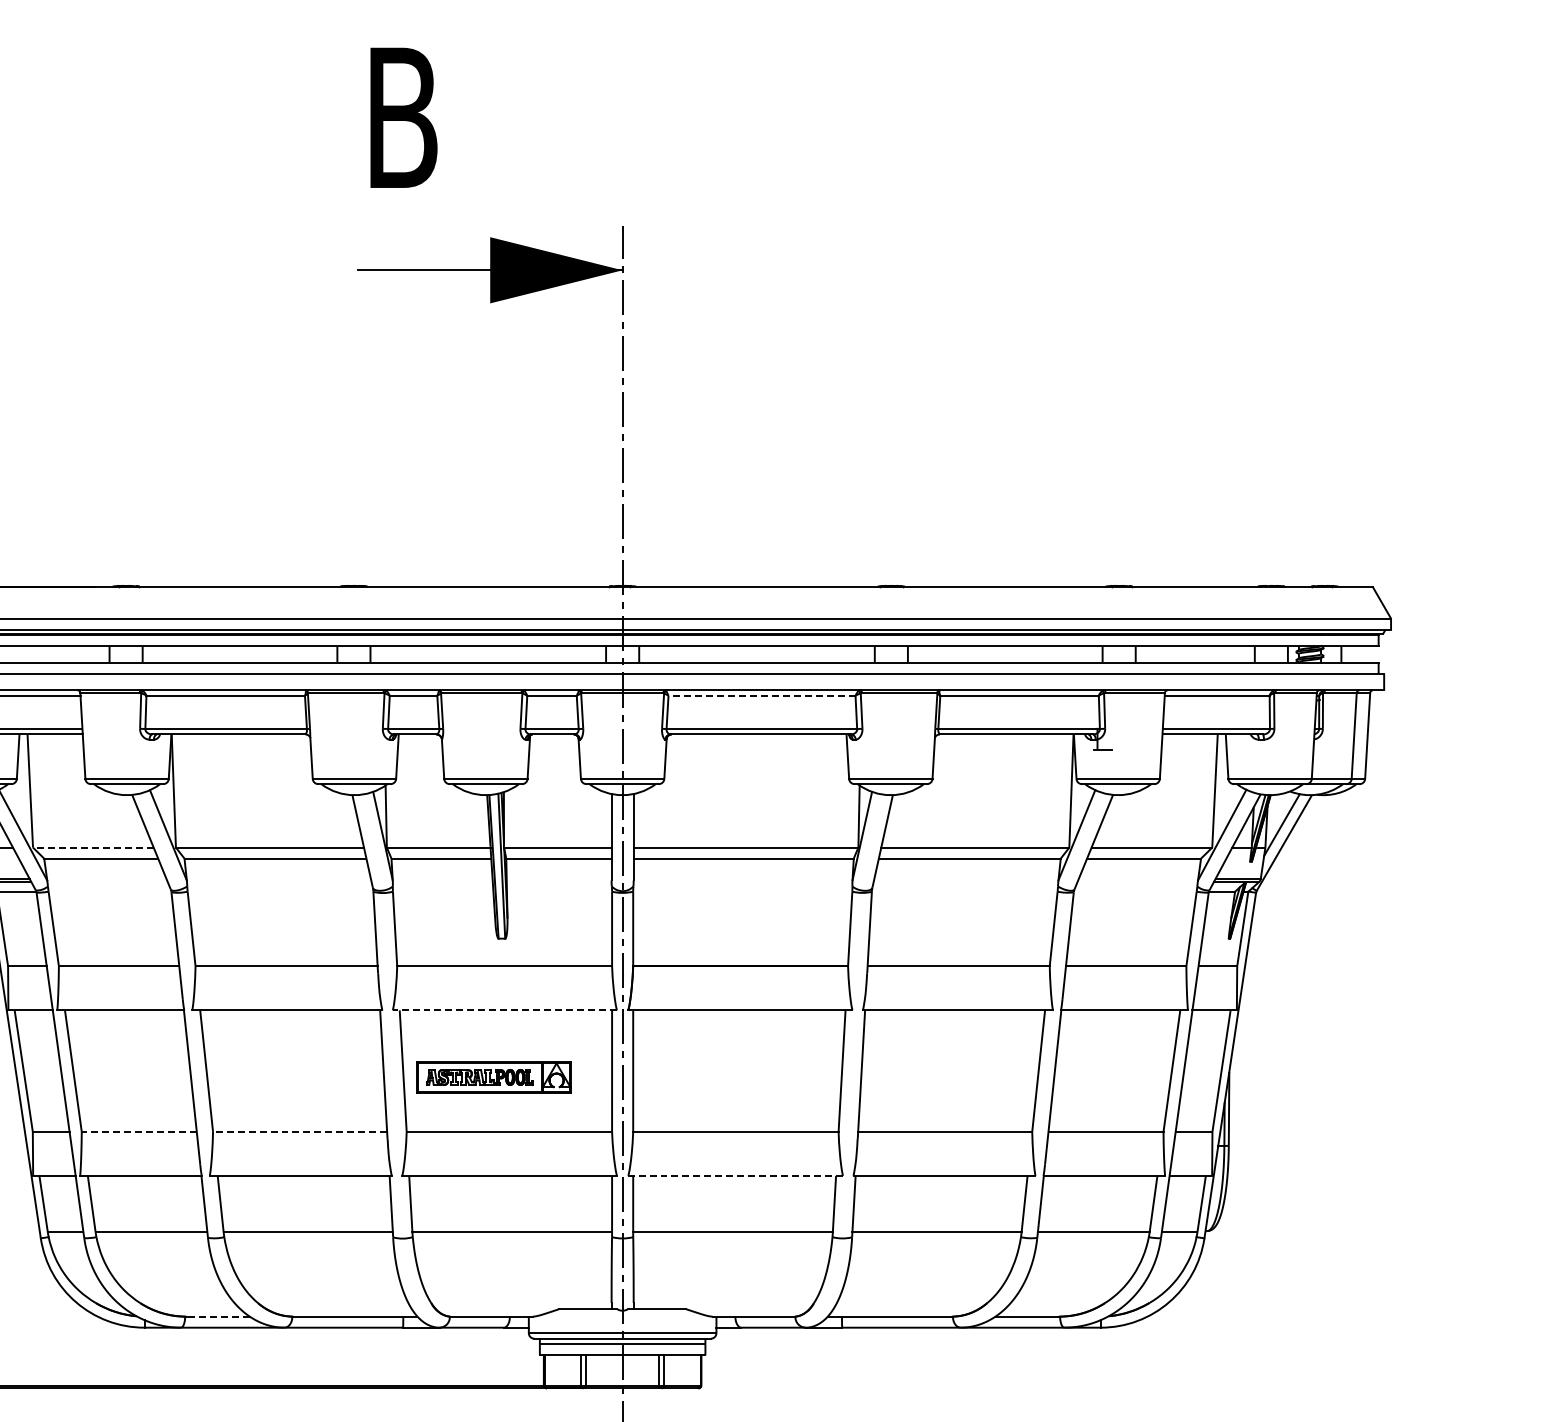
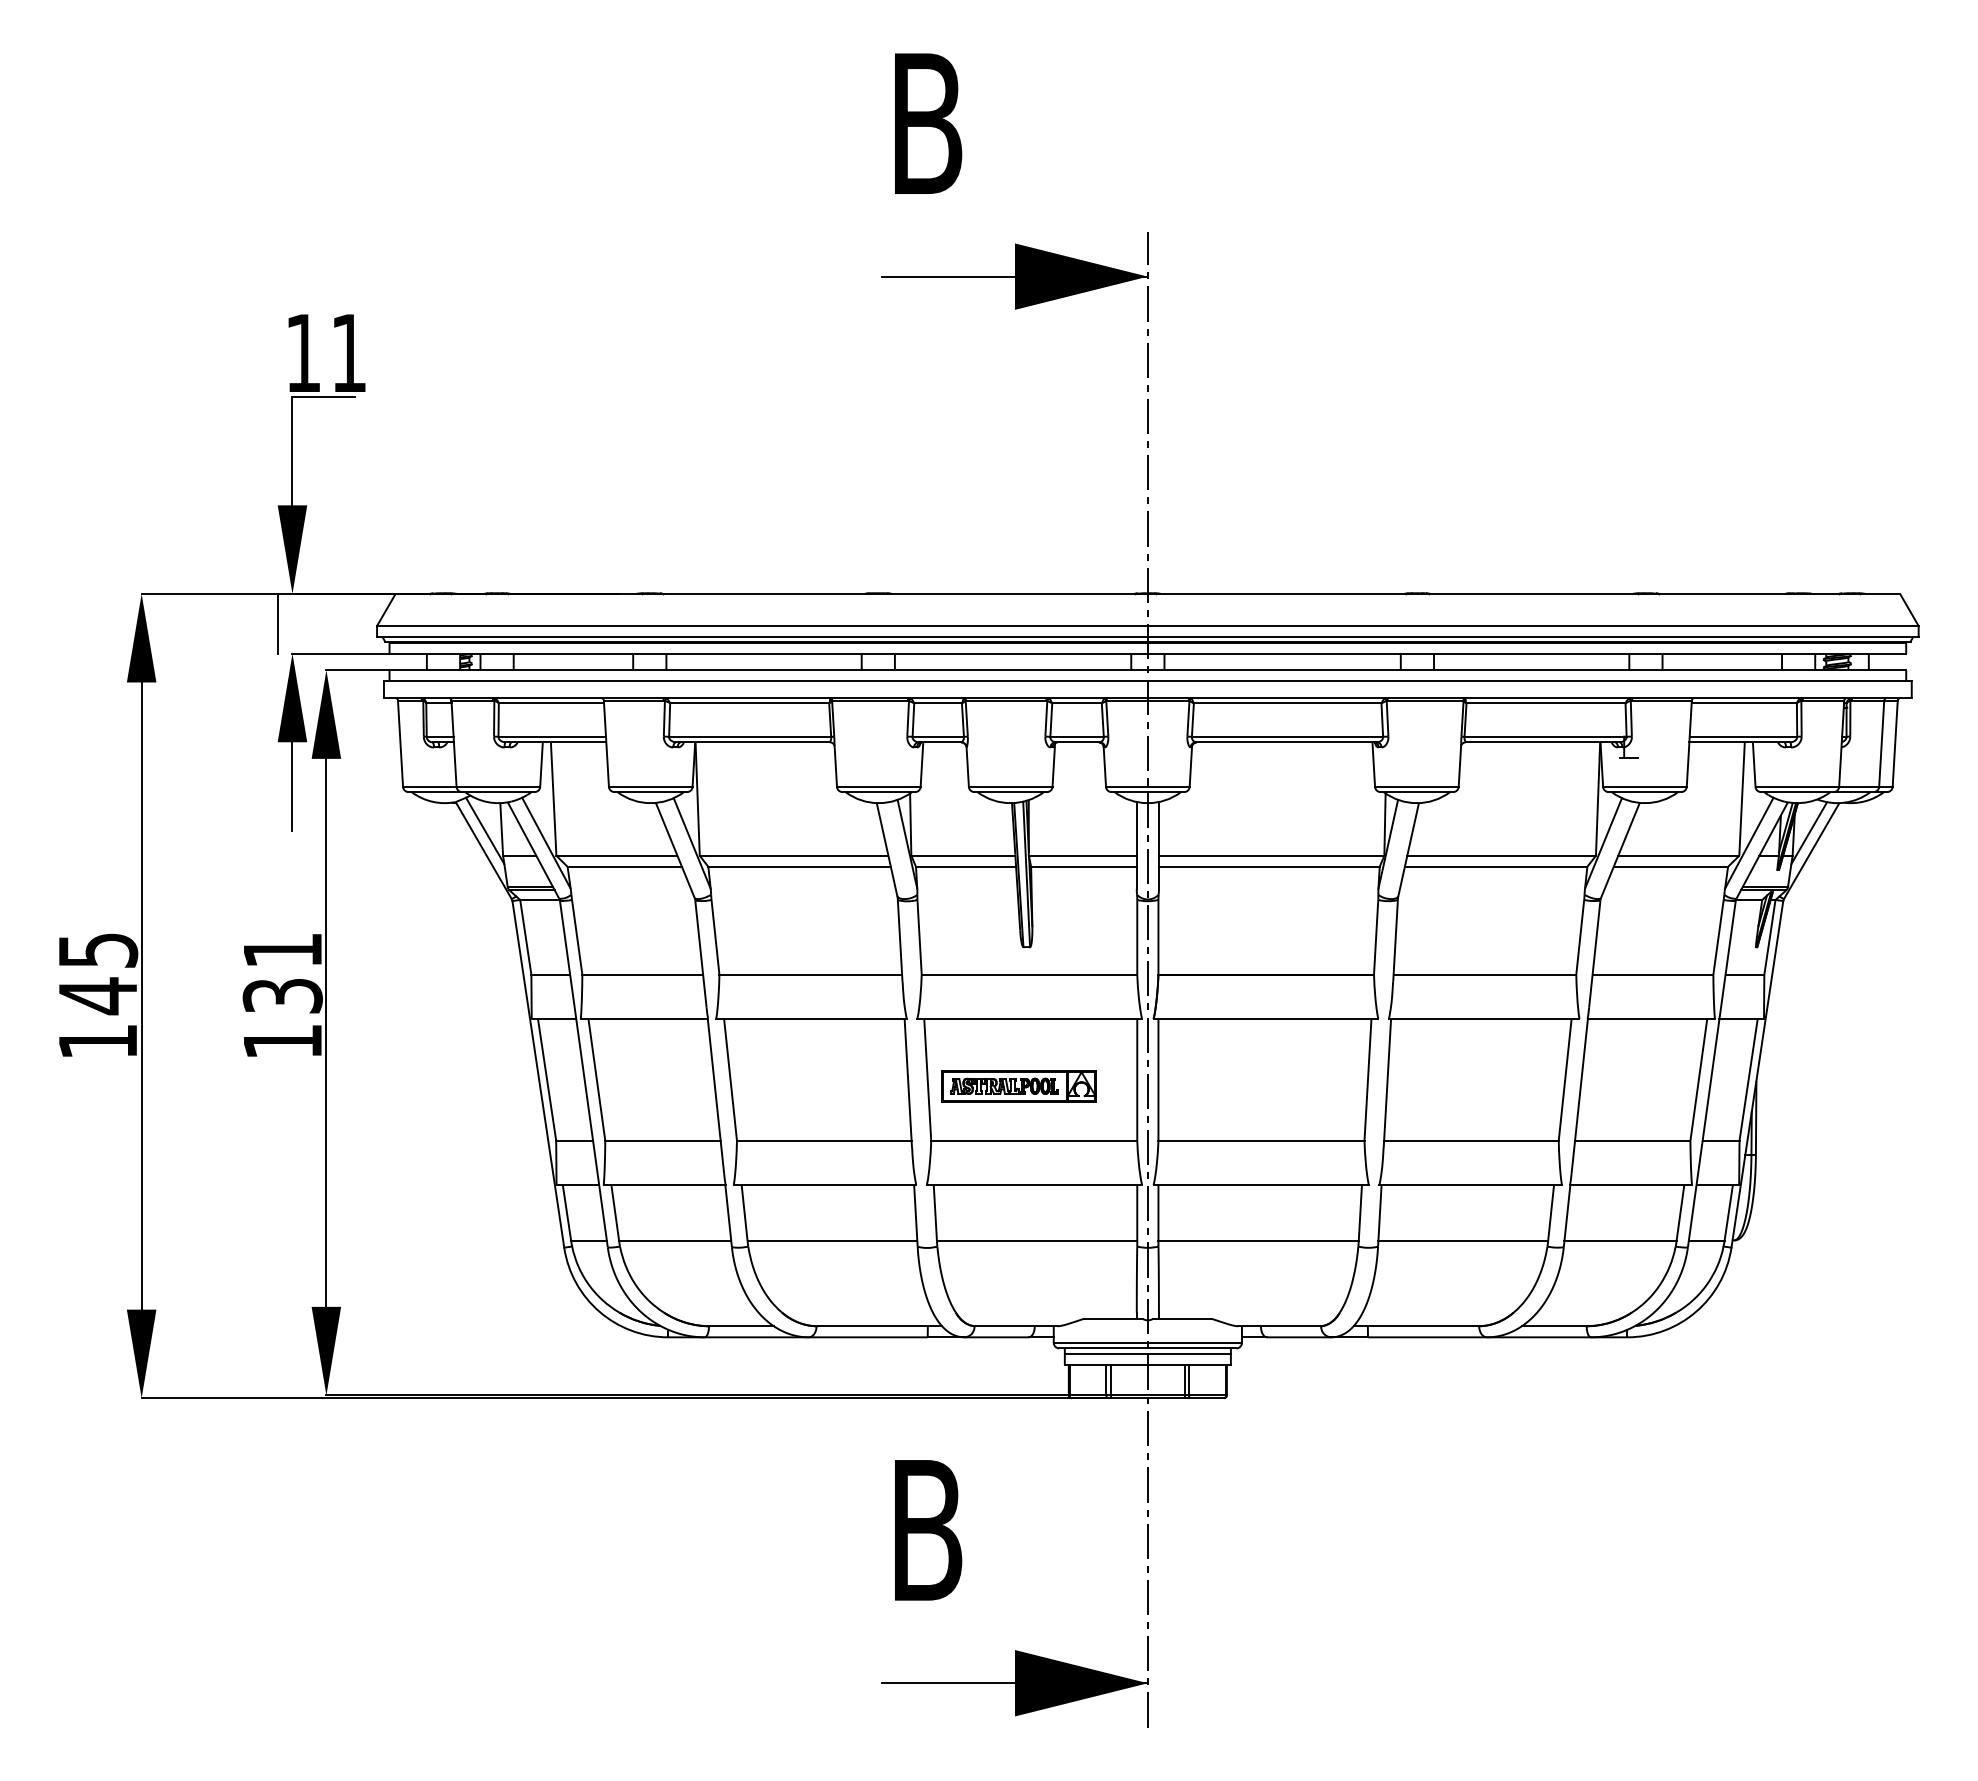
line: (761, 695) -> (1287, 703), dashed -> solid
line: (92, 847) -> (616, 855), dashed -> solid
line: (504, 1010) -> (1029, 1019), dashed -> solid
line: (138, 1131) -> (662, 1140), dashed -> solid
line: (299, 1131) -> (823, 1140), dashed -> solid
line: (735, 1176) -> (1261, 1185), dashed -> solid
line: (218, 1316) -> (742, 1326), dashed -> solid

